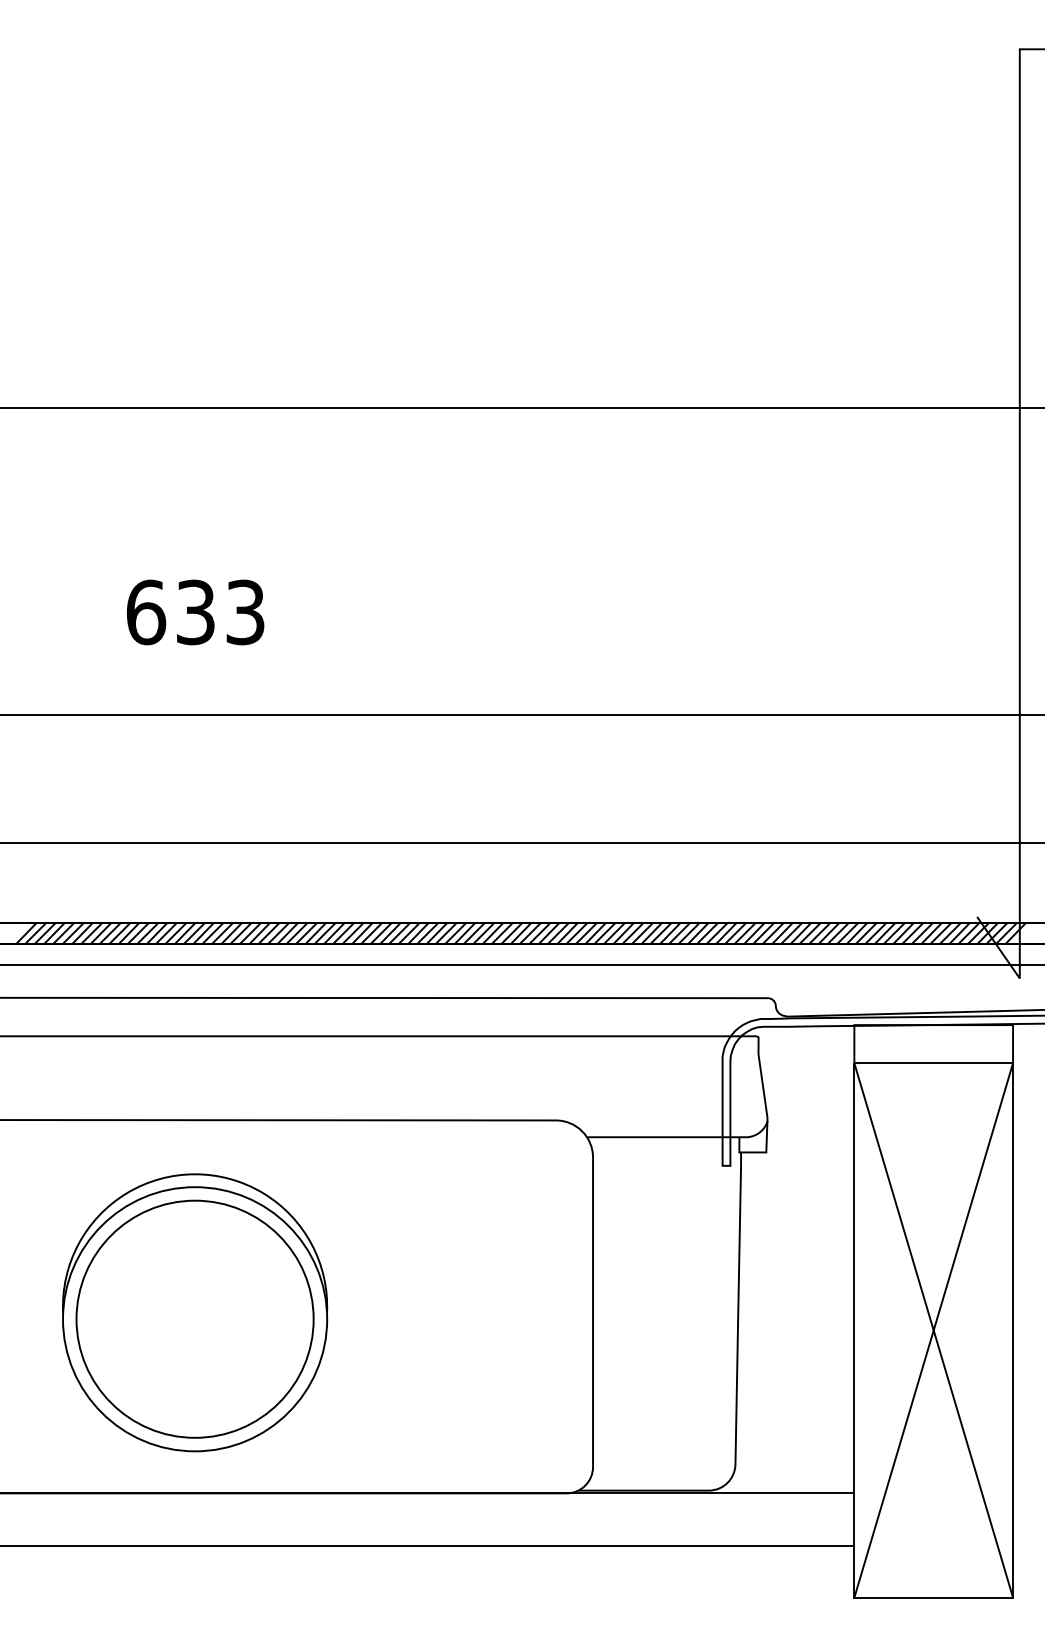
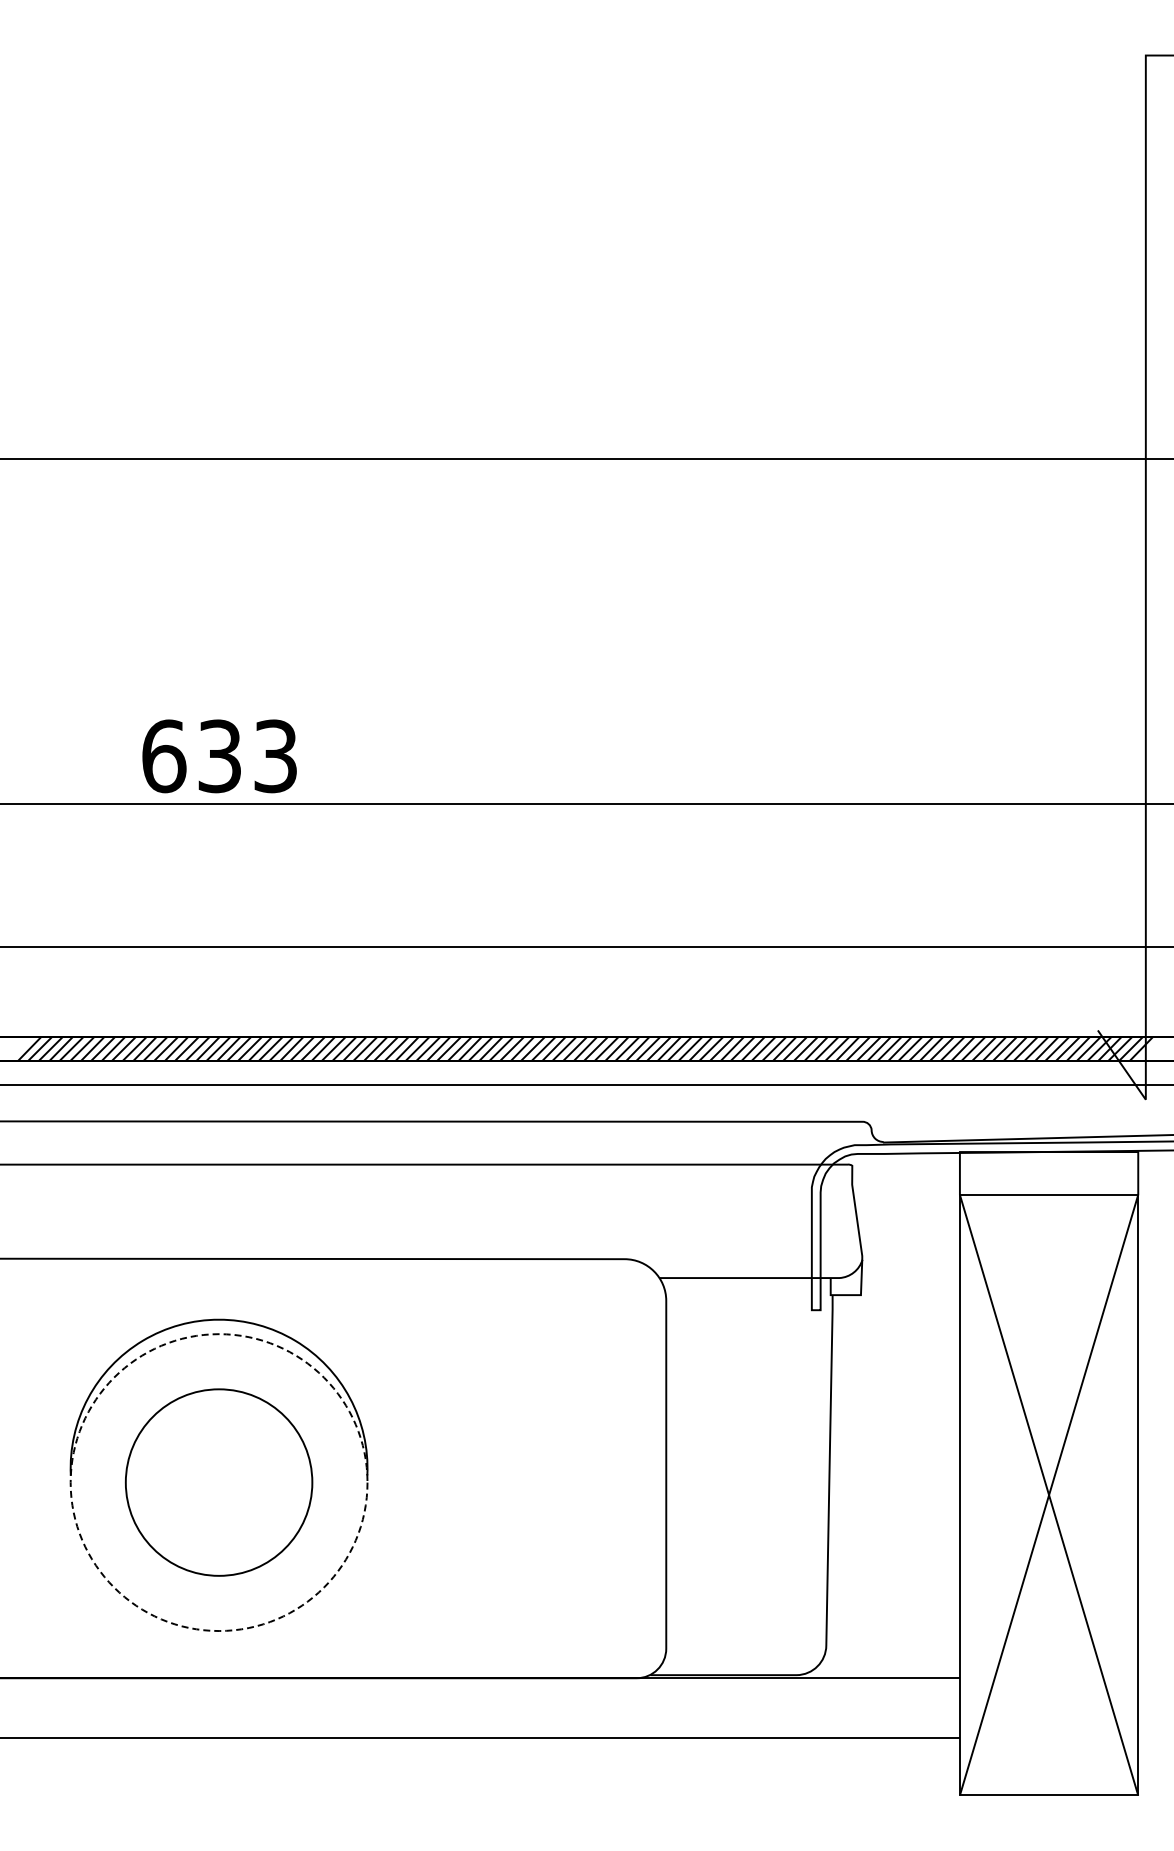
text: (195, 612) -> (219, 756), moved
circle: (194, 1319) -> (218, 1482), size x0.7
circle: (194, 1319) -> (218, 1482), solid -> dashed

